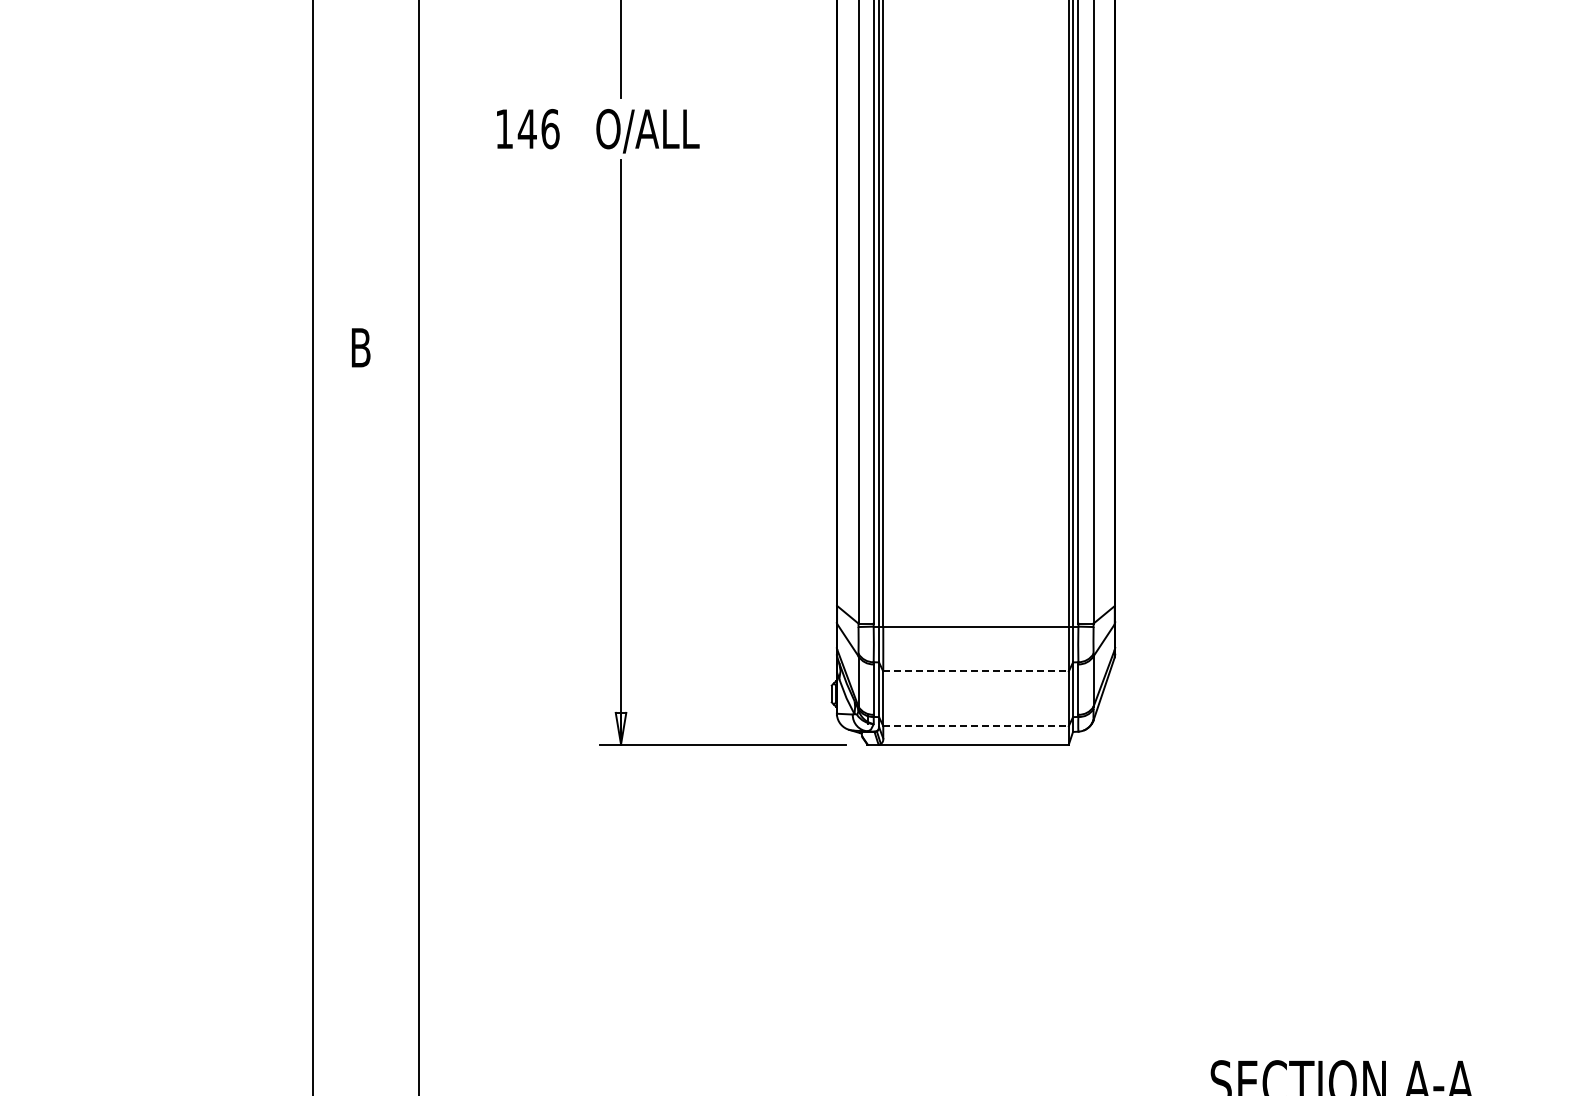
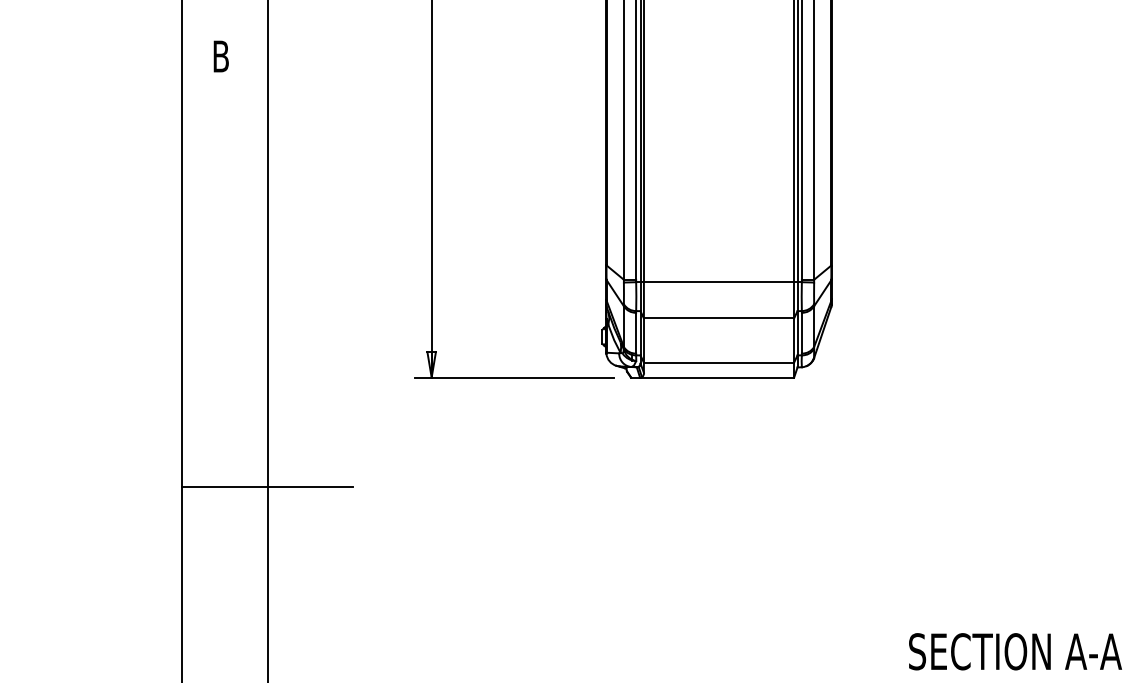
line: (976, 671) -> (719, 318), dashed -> solid
line: (976, 726) -> (719, 363), dashed -> solid
line: (418, 880) -> (267, 487), added

